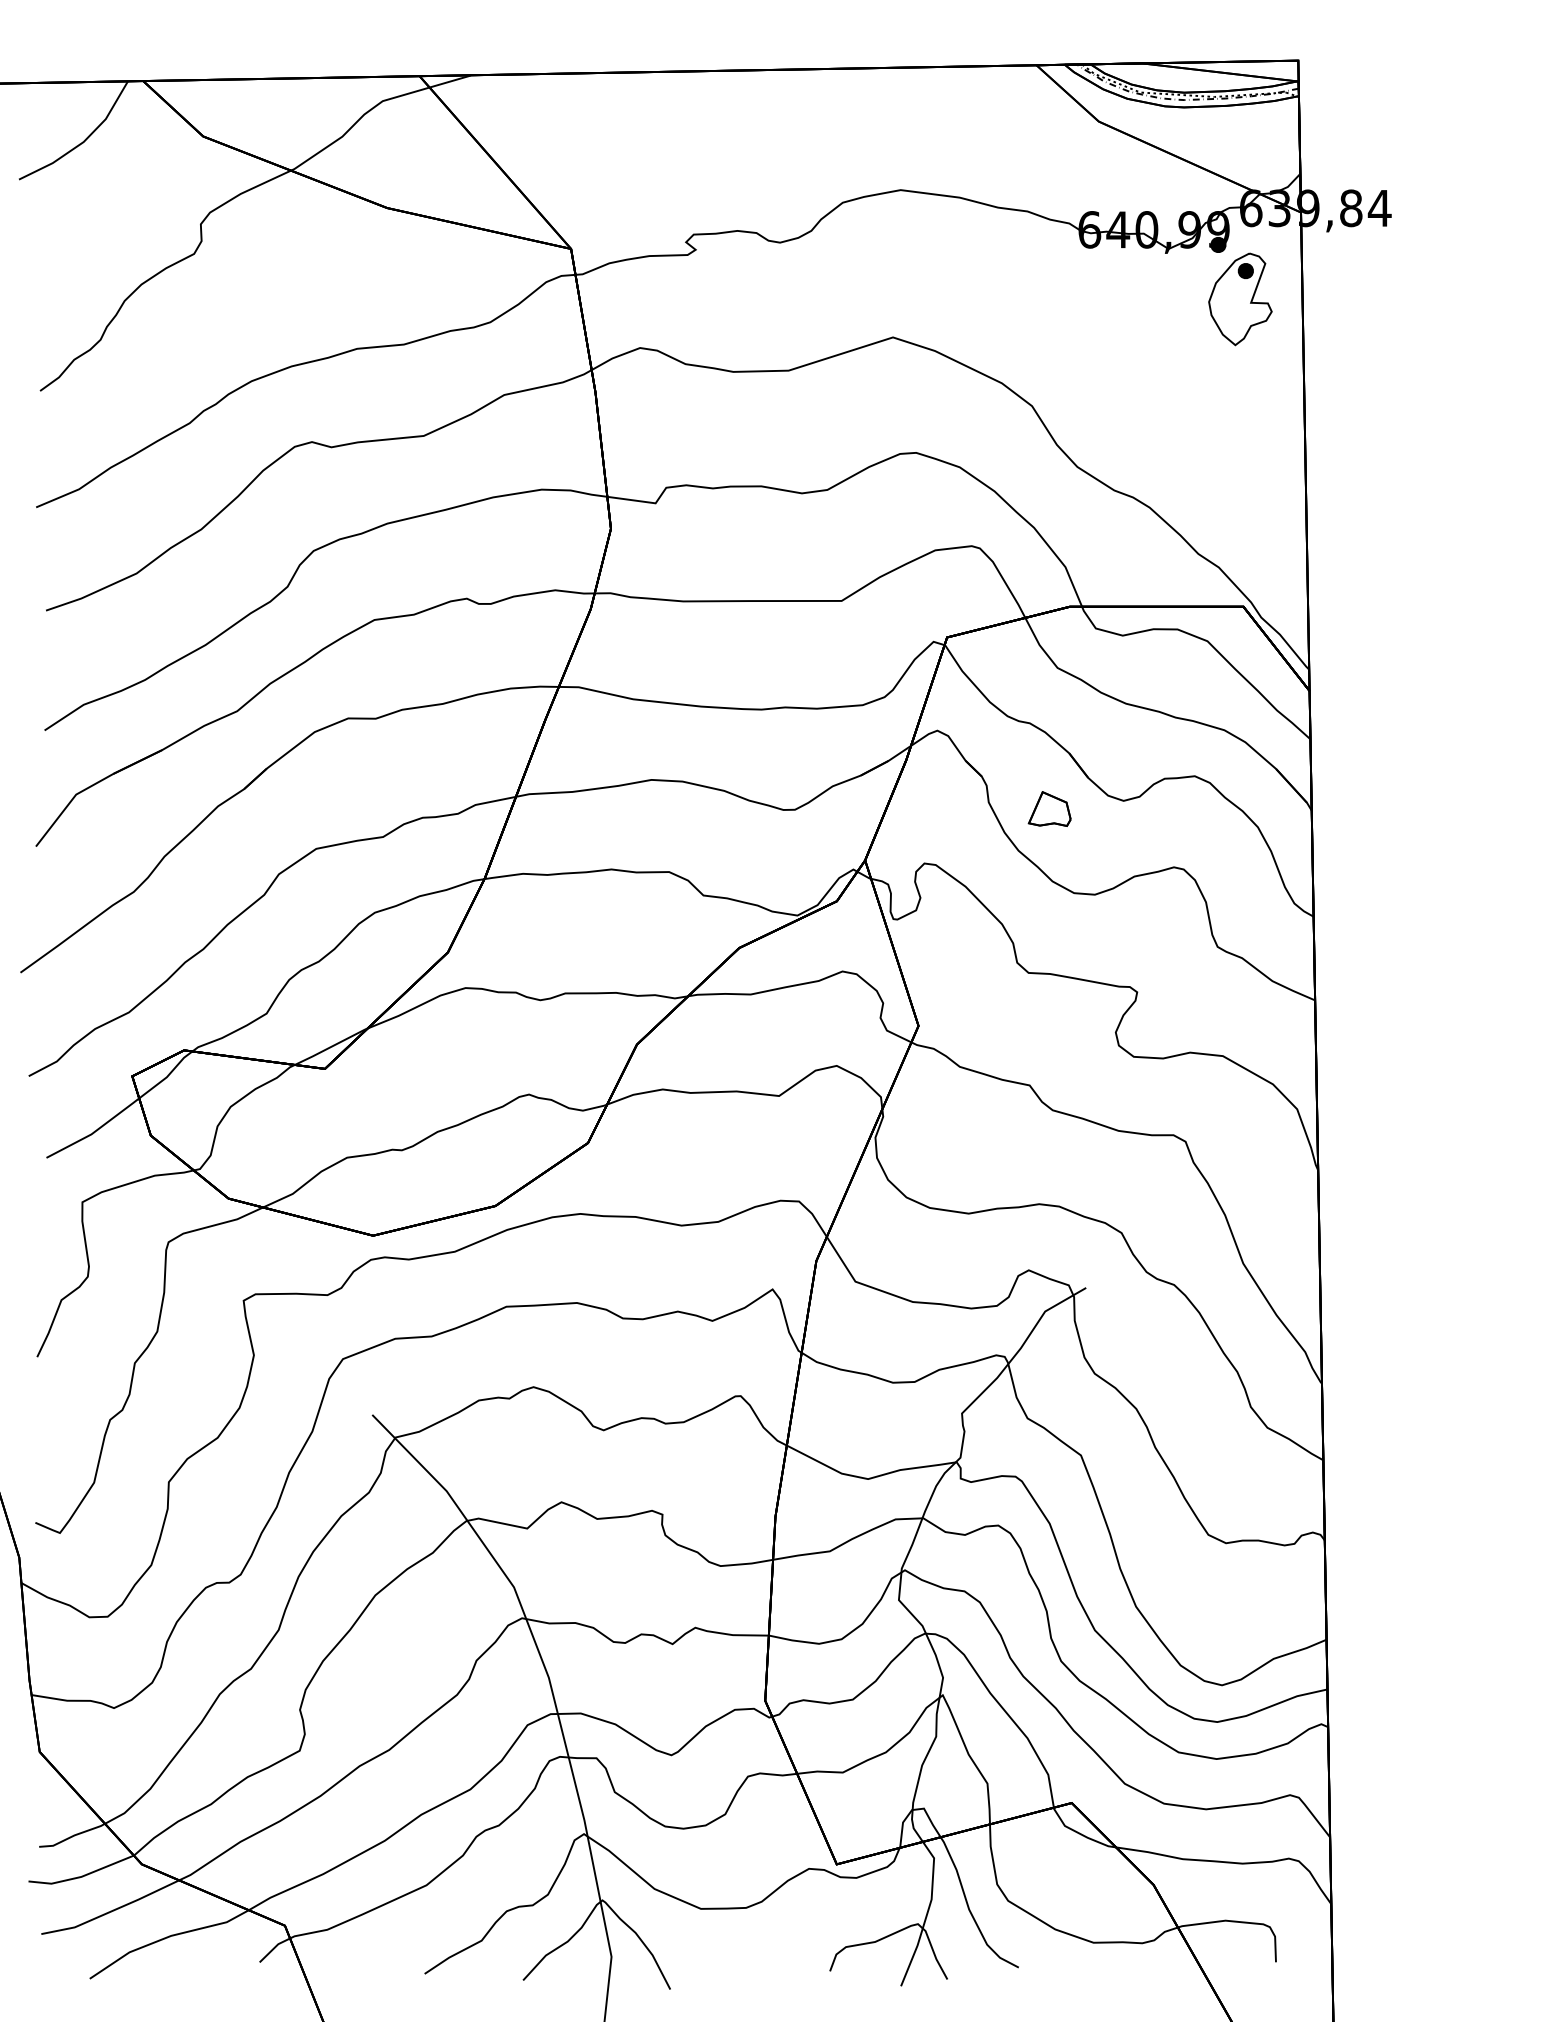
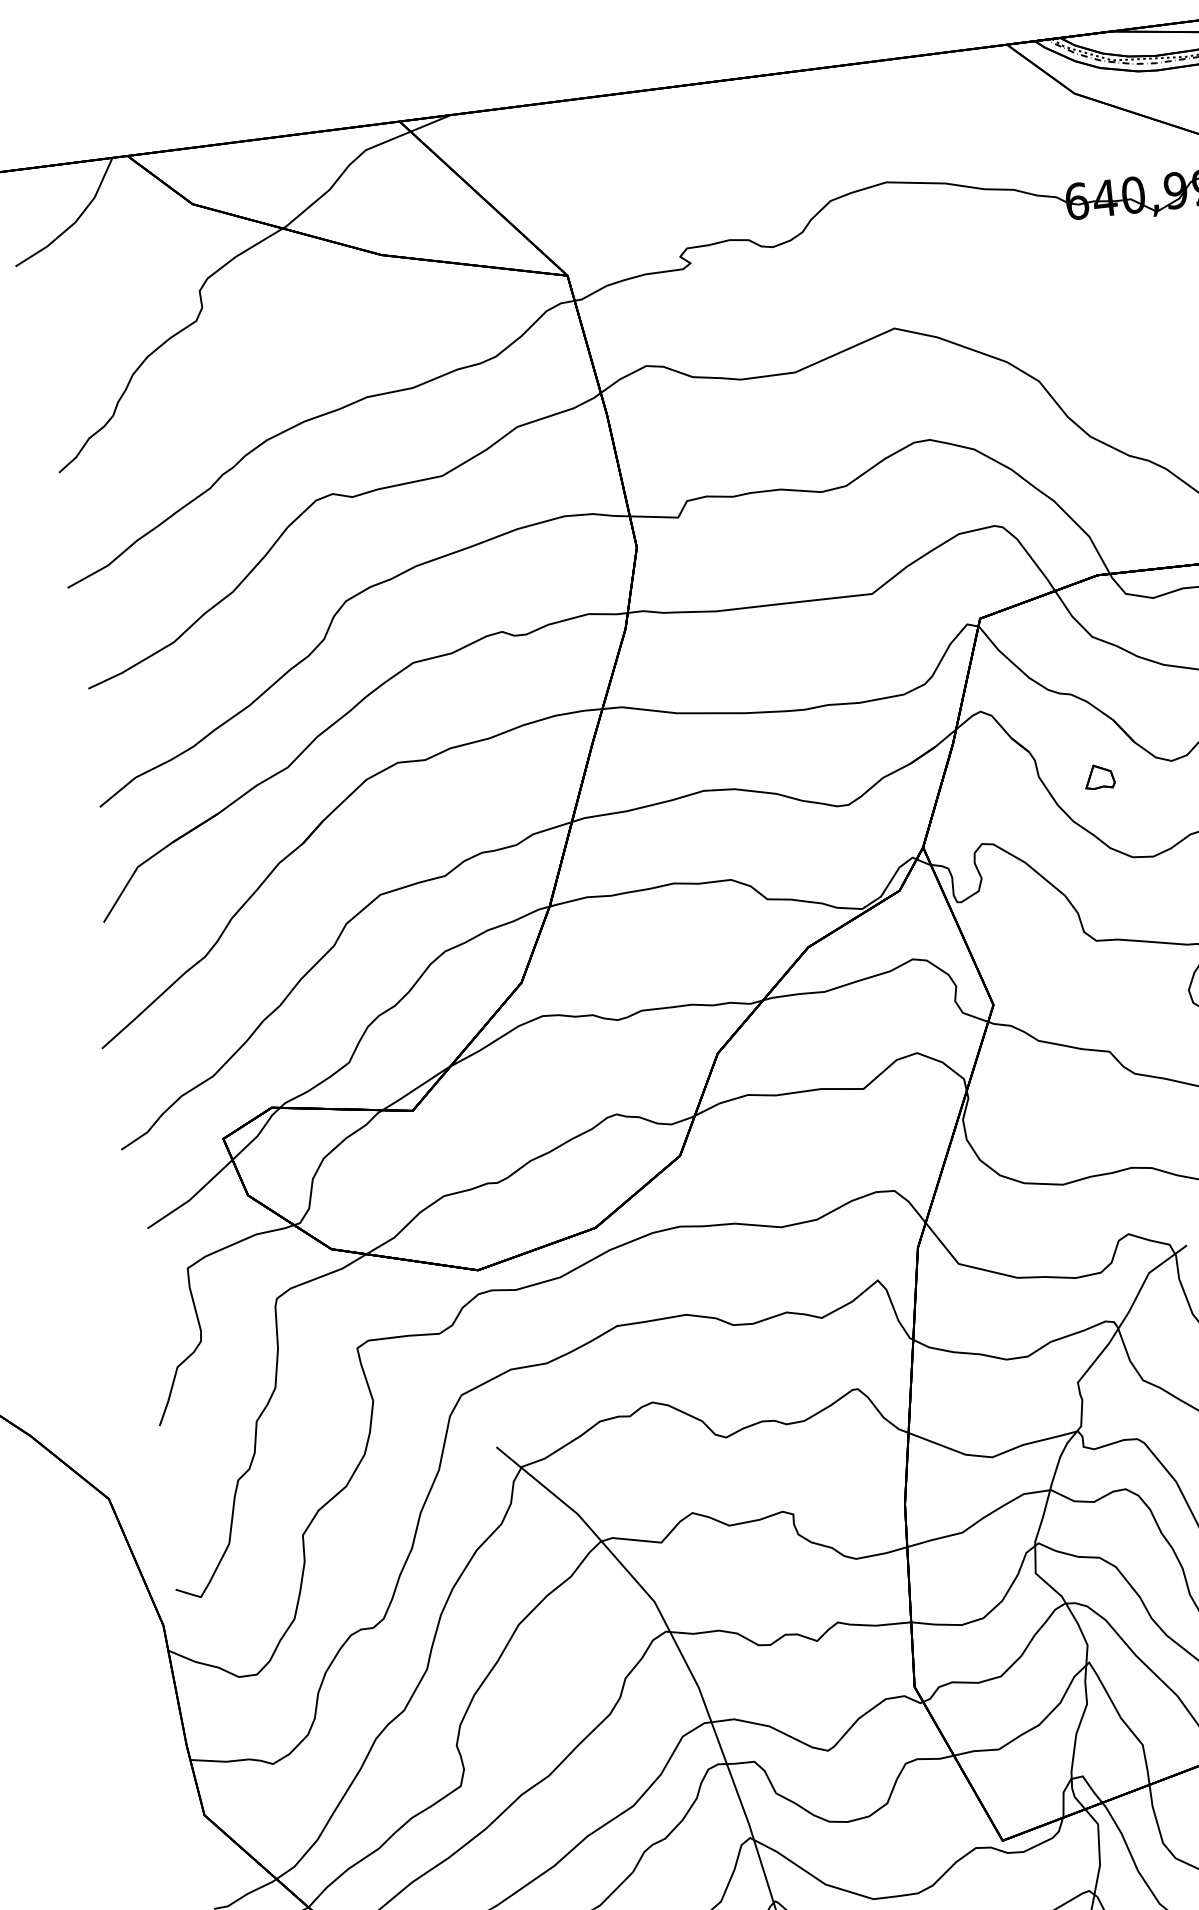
part: (1049, 808) -> (1099, 776), size x0.7

